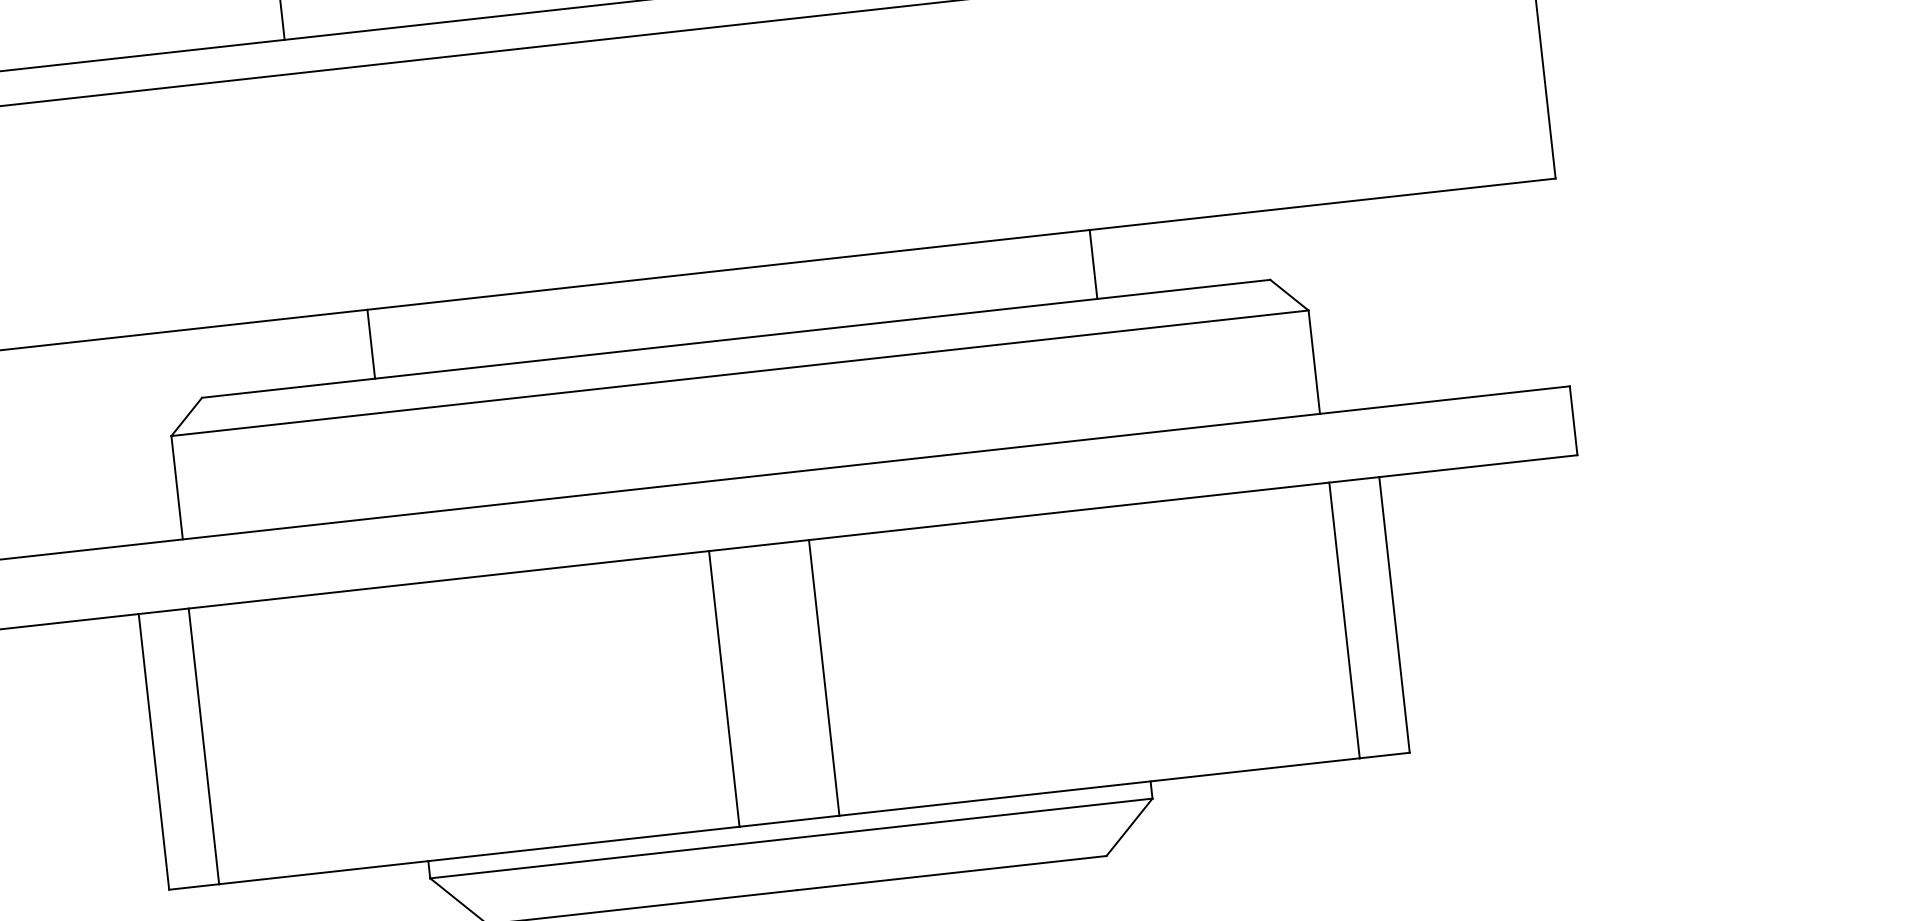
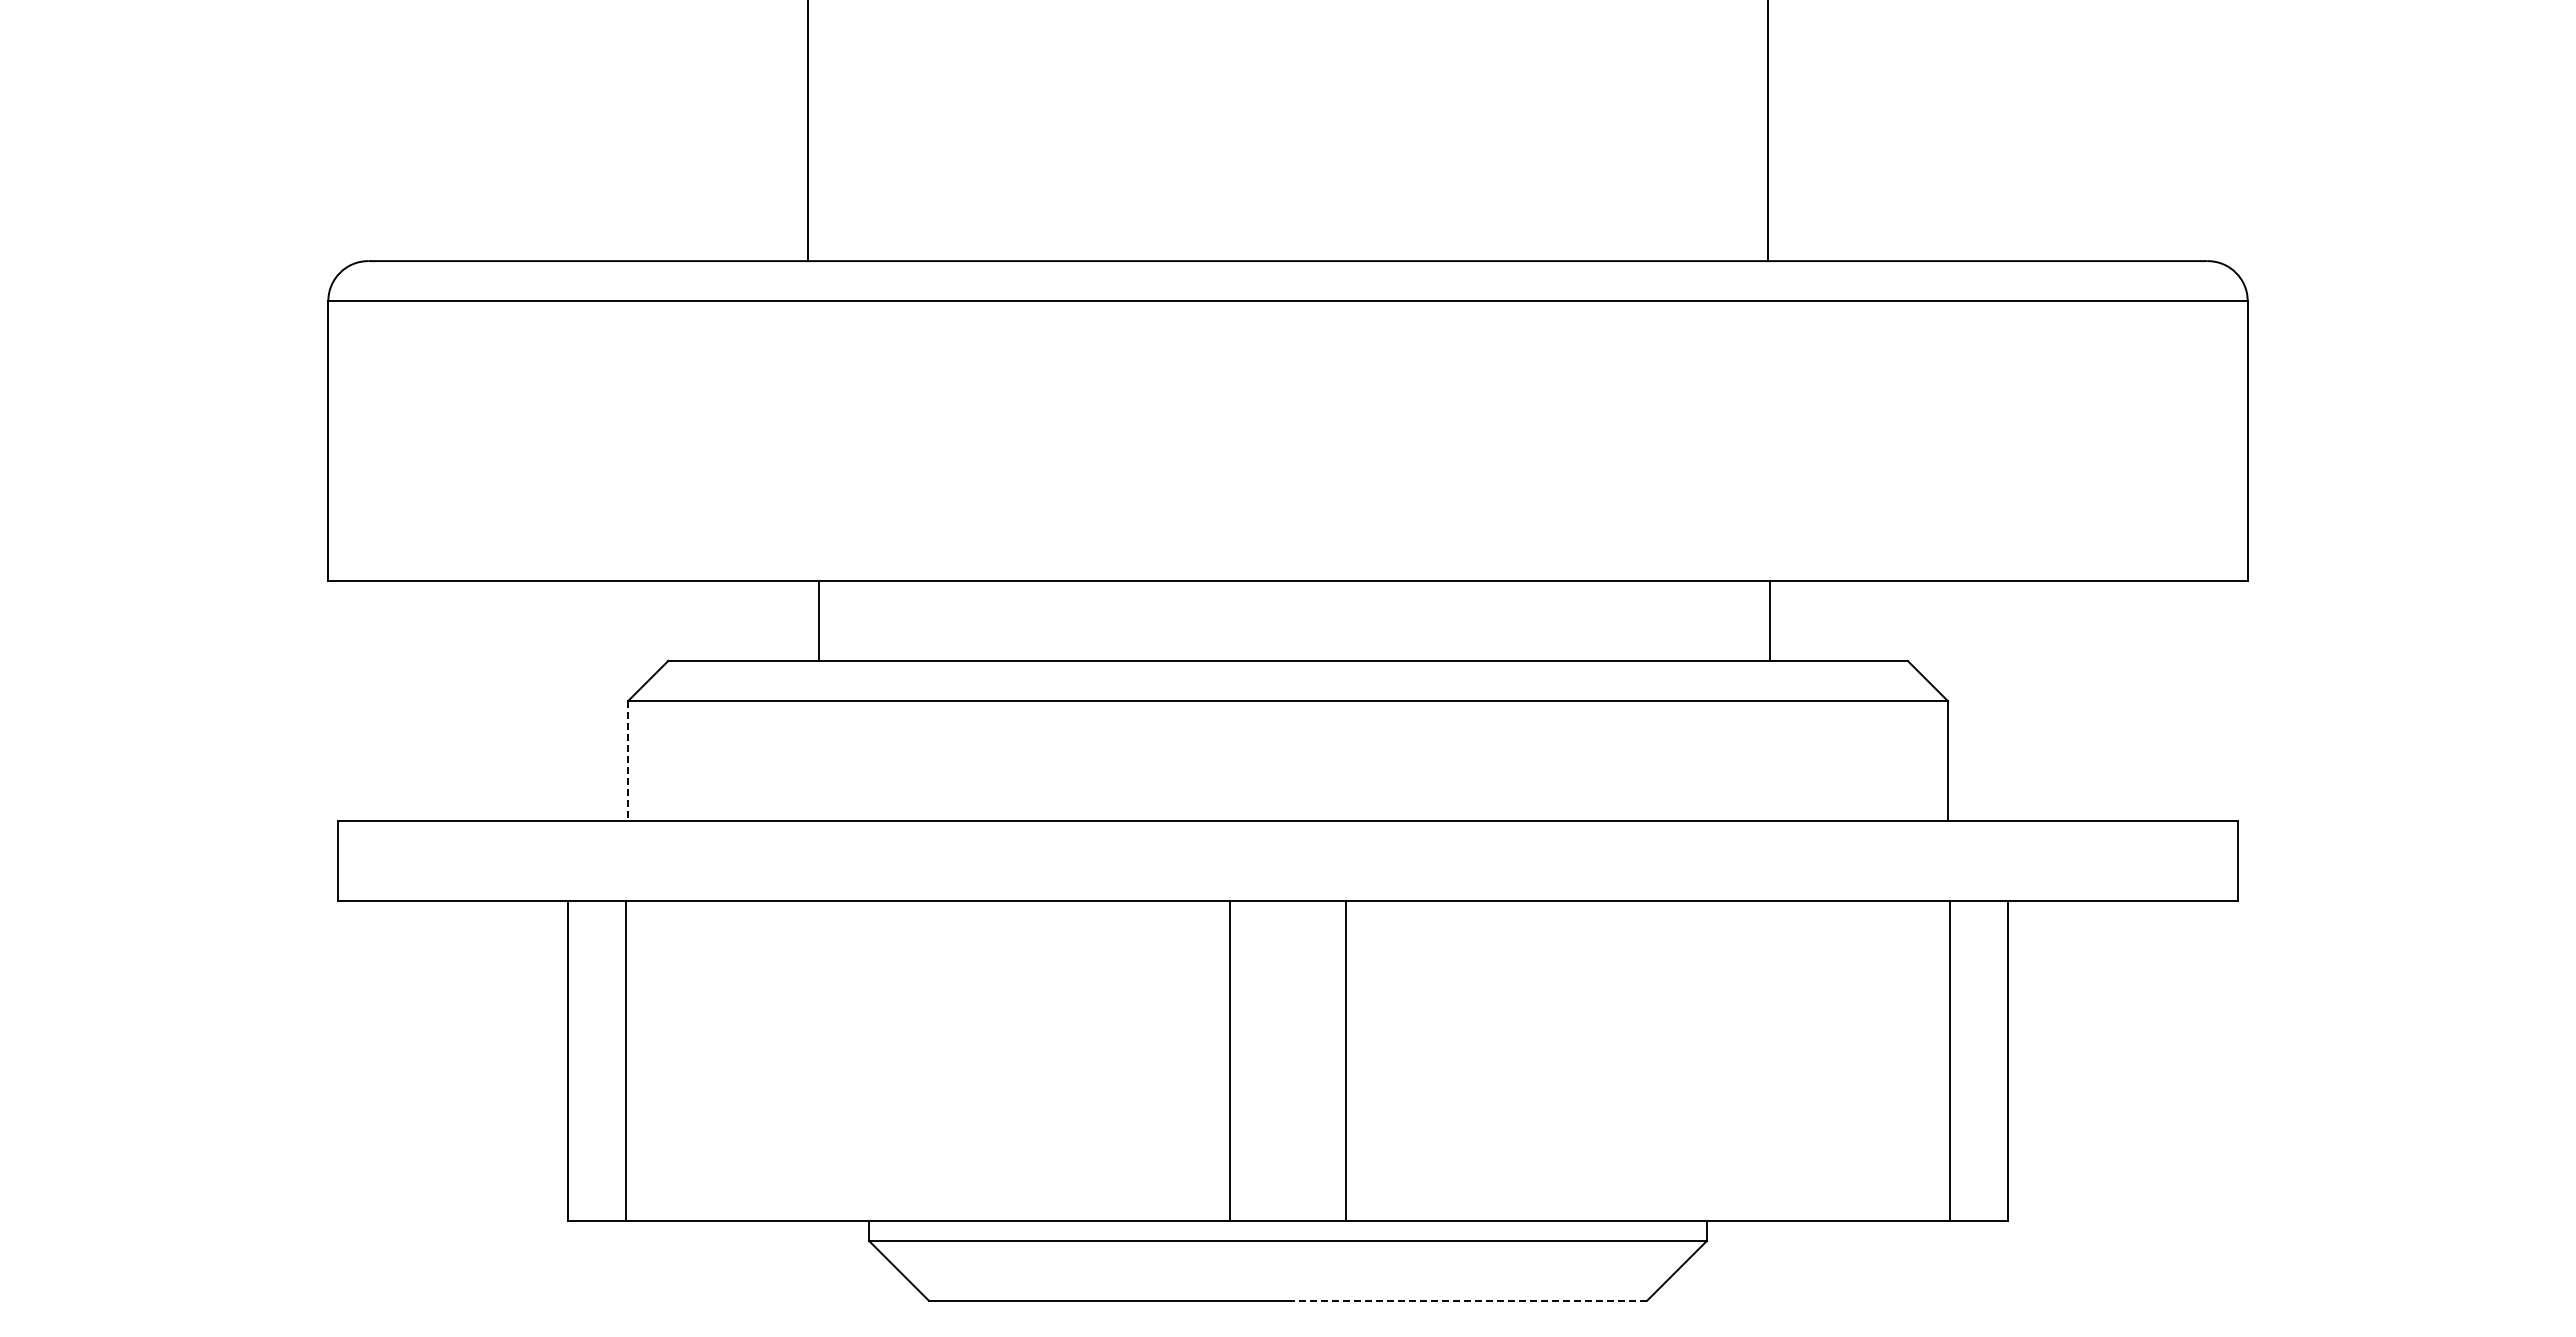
line: (1093, 264) -> (1770, 621), moved
line: (370, 344) -> (818, 621), moved
line: (177, 487) -> (628, 760), solid -> dashed
line: (951, 872) -> (1467, 1300), solid -> dashed

